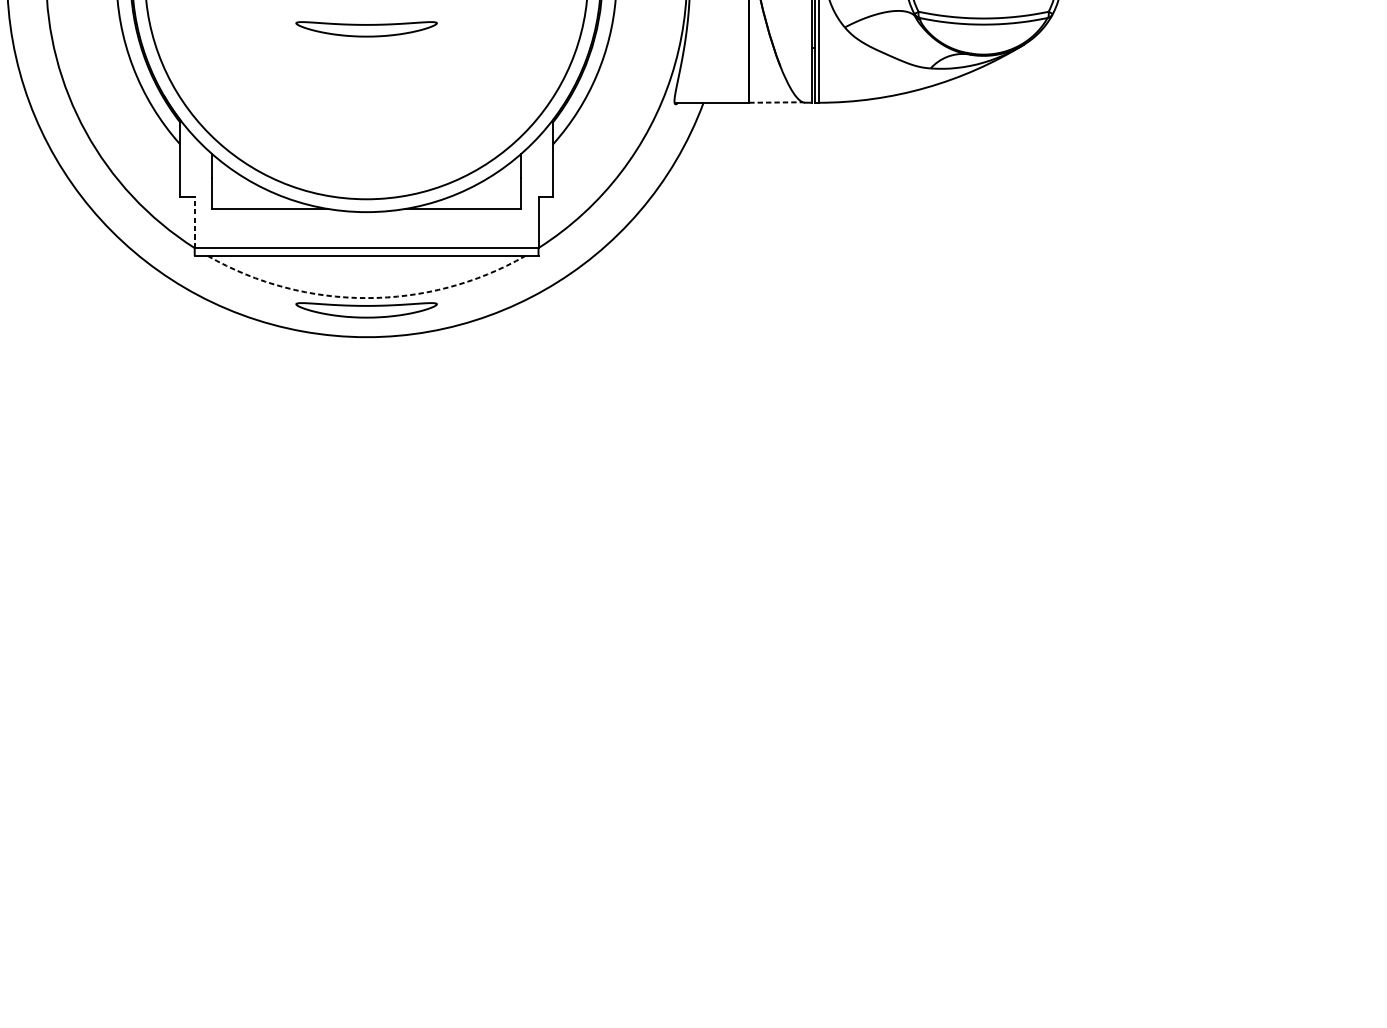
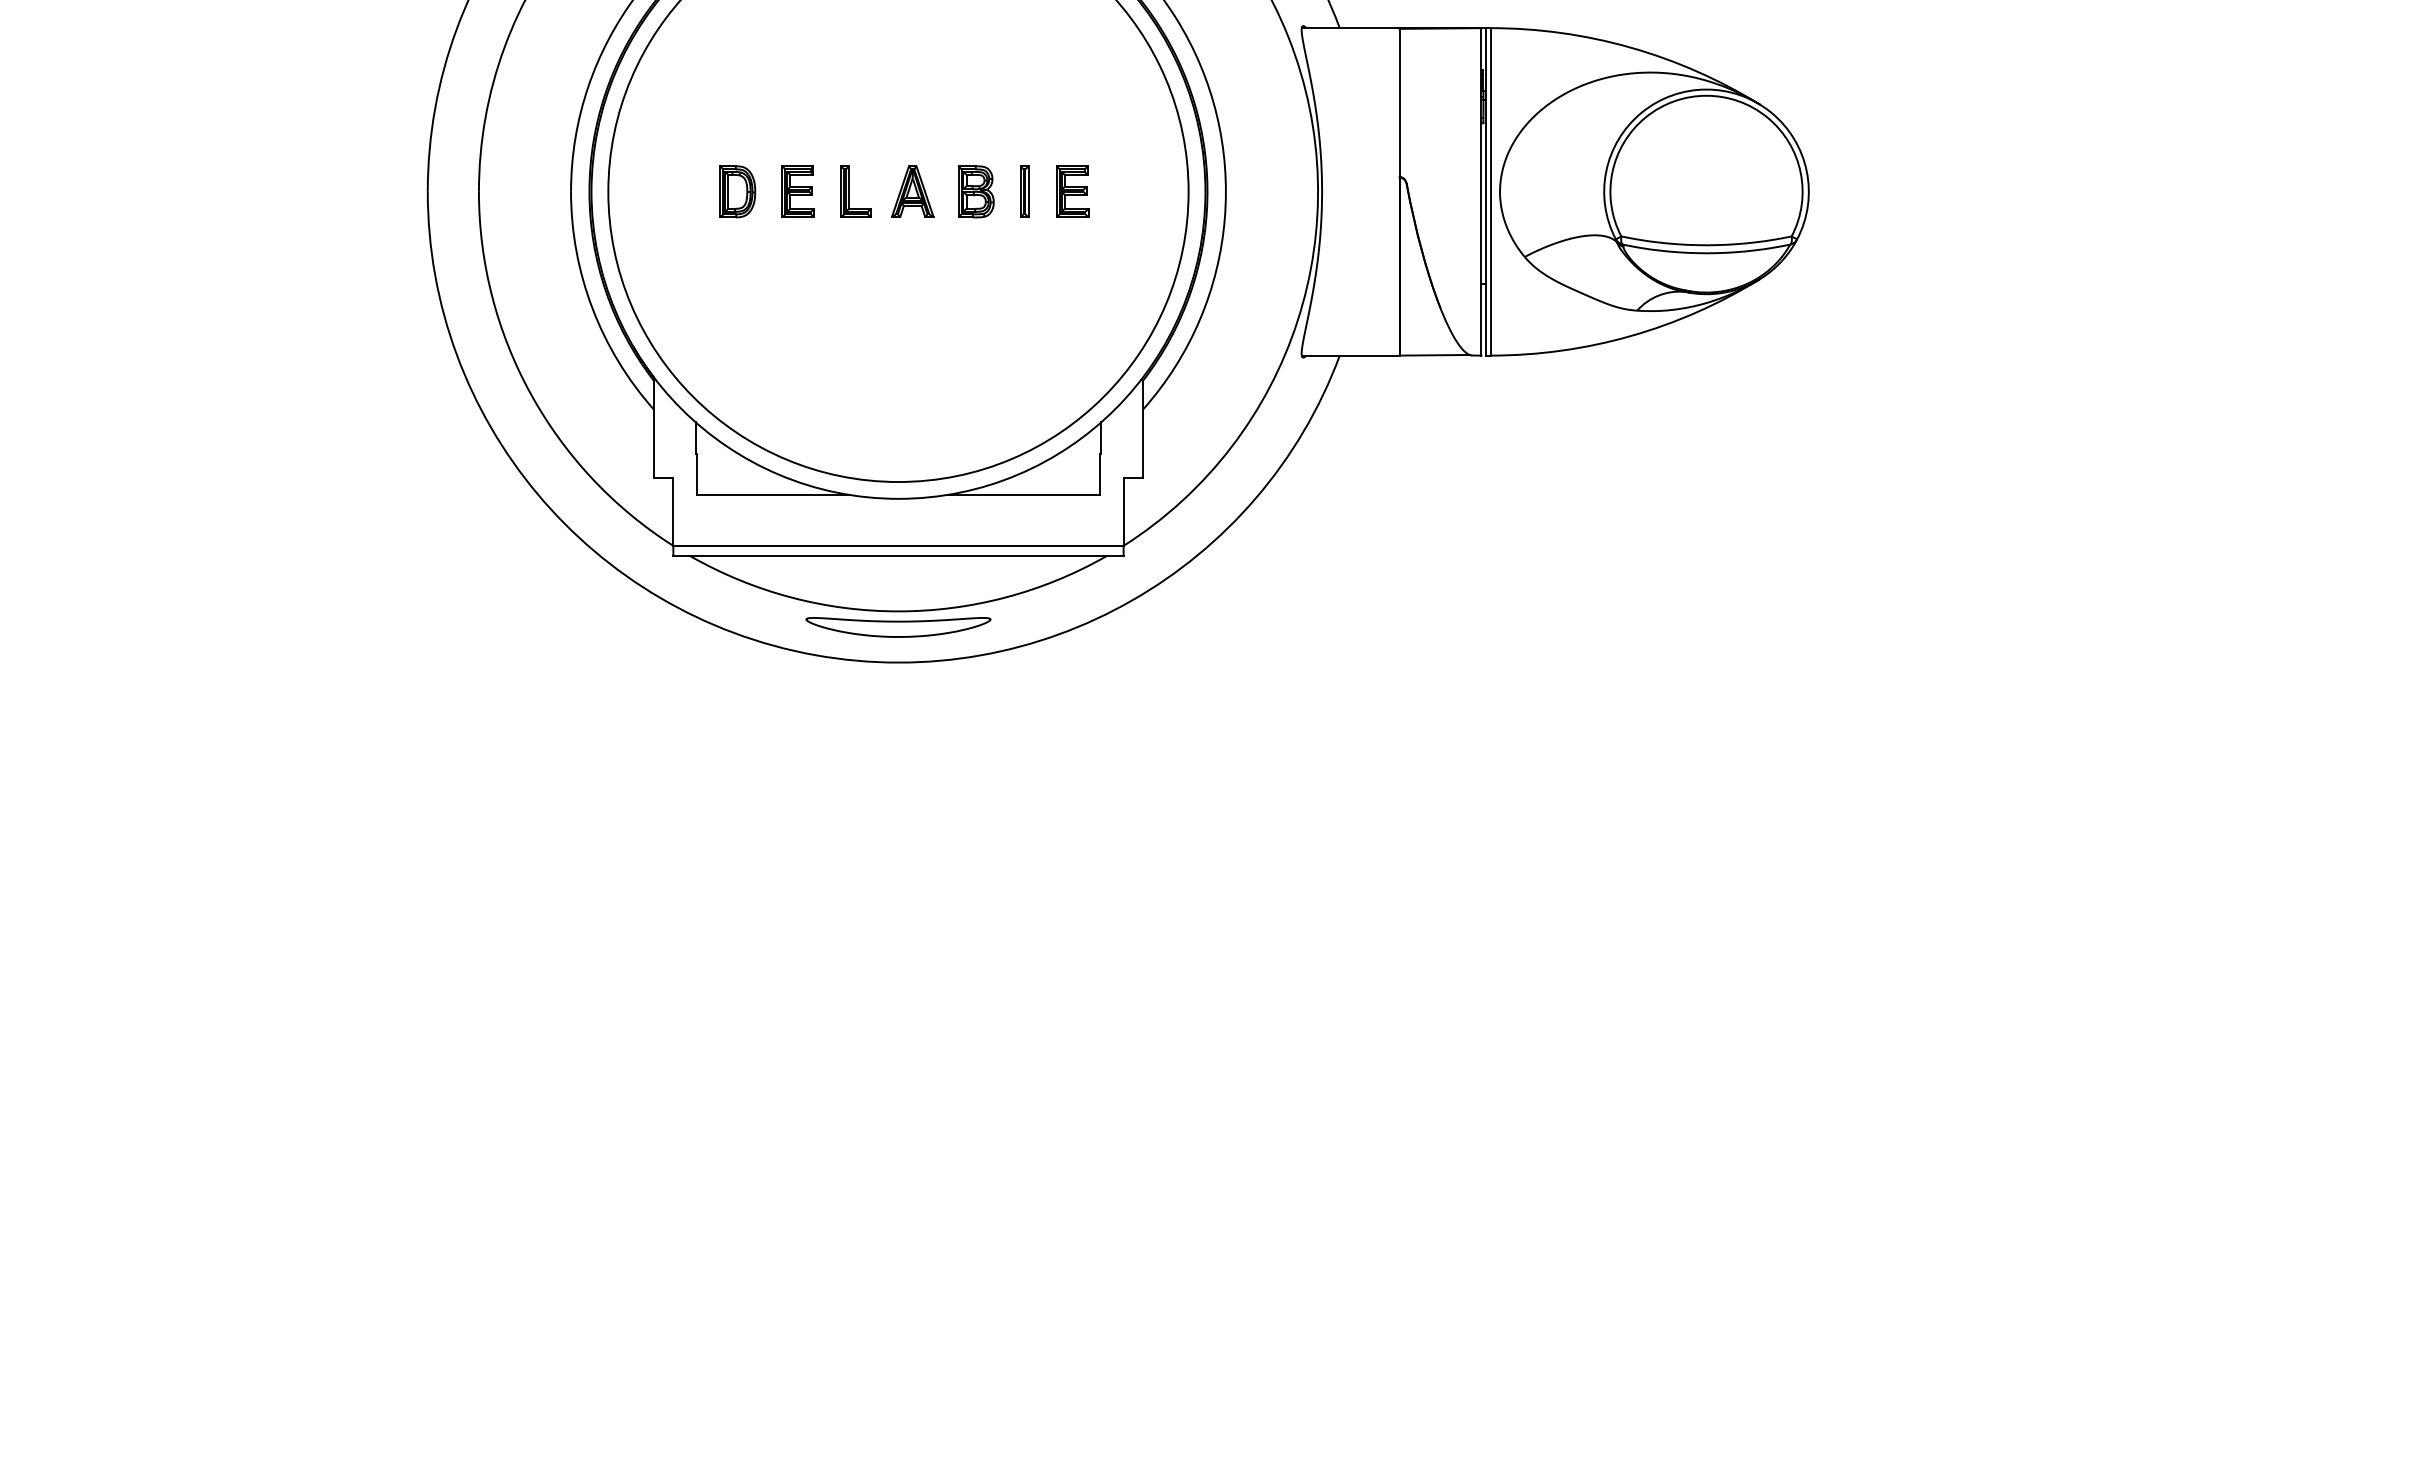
part: (366, 29) -> (898, 259), removed
line: (776, 102) -> (1435, 355), dashed -> solid
line: (194, 222) -> (673, 512), dashed -> solid
arc: (366, 298) -> (898, 611), dashed -> solid

